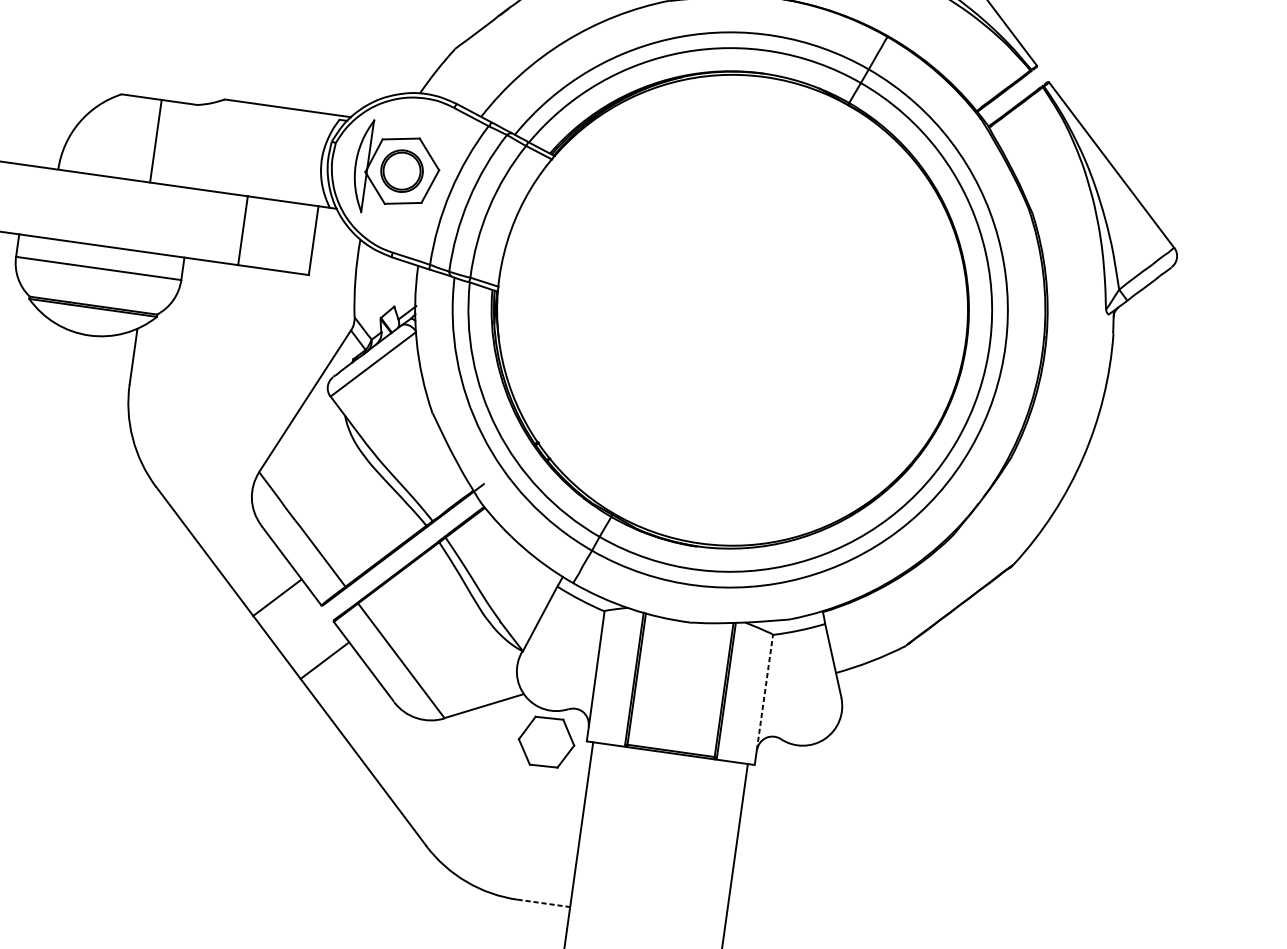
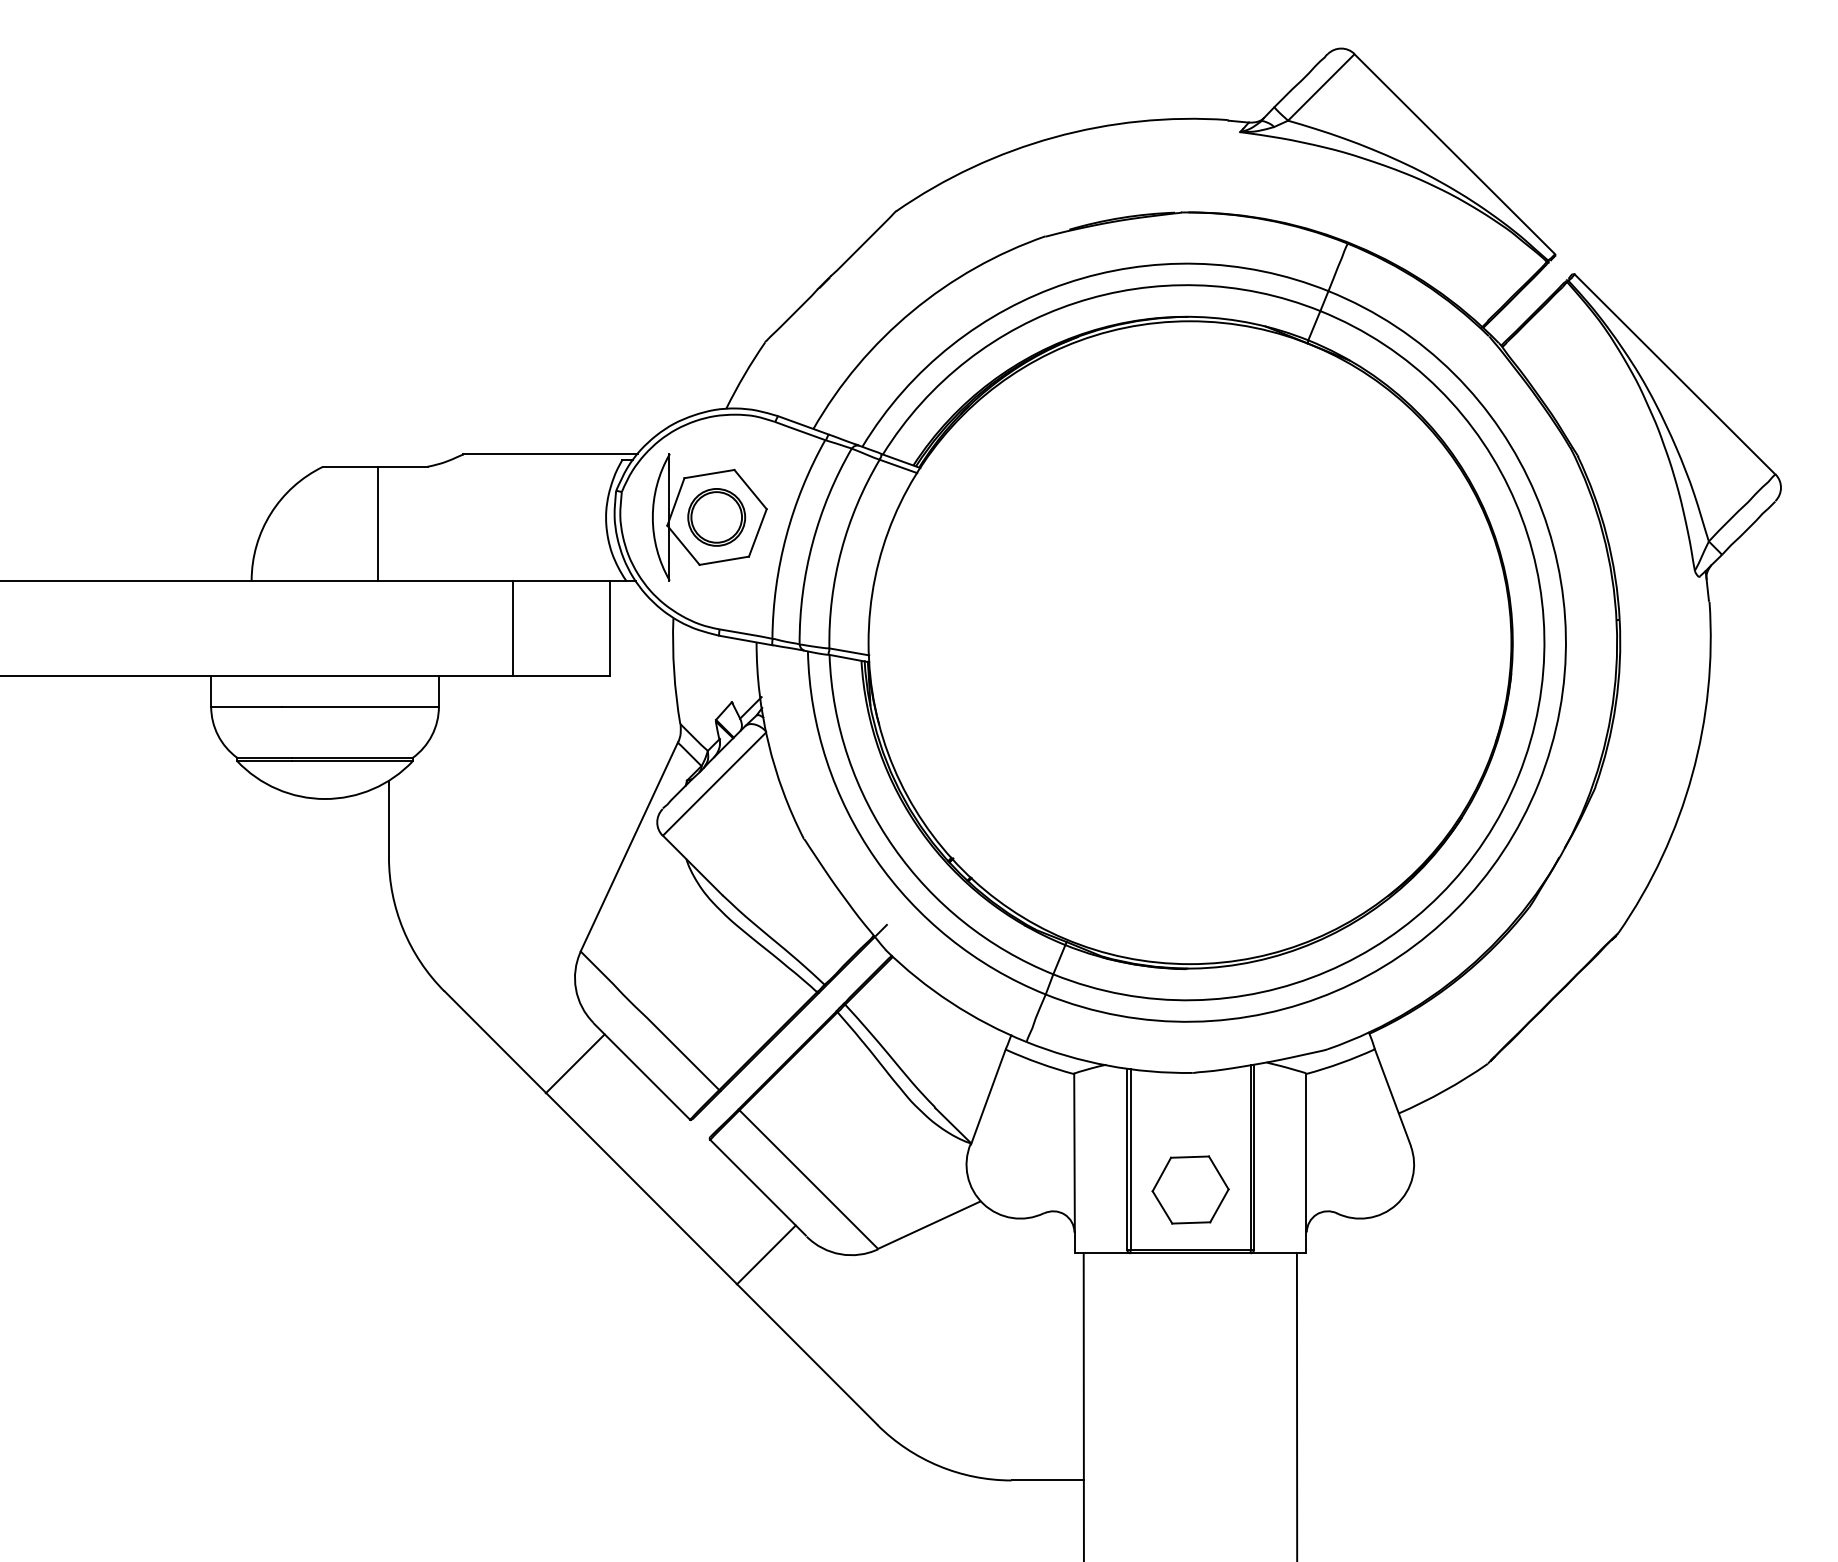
line: (276, 597) -> (574, 1063), moved
line: (324, 660) -> (765, 1254), moved
line: (765, 691) -> (1306, 1152), dashed -> solid
part: (546, 741) -> (1190, 1189), moved
line: (543, 903) -> (1047, 1480), dashed -> solid

